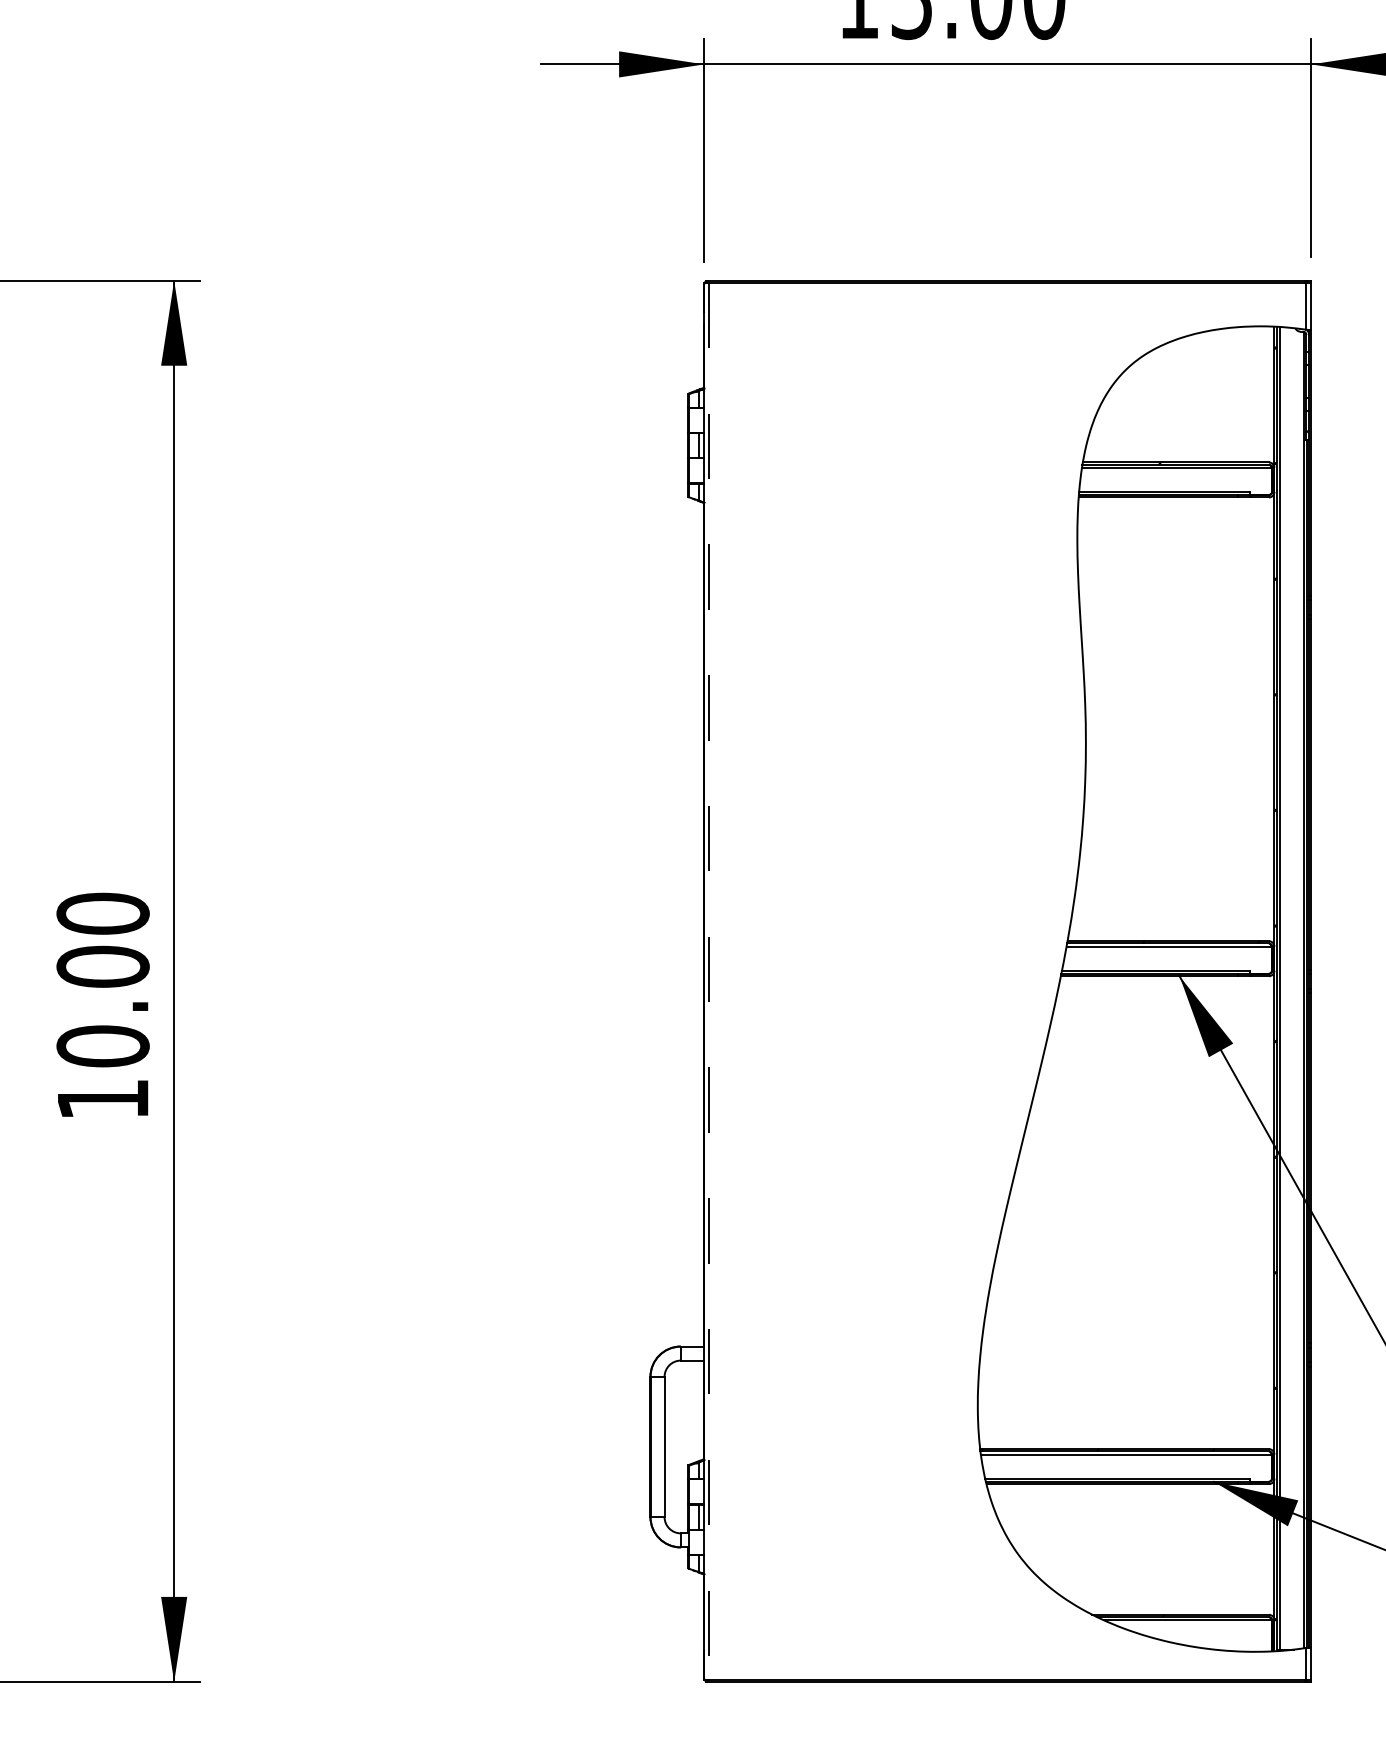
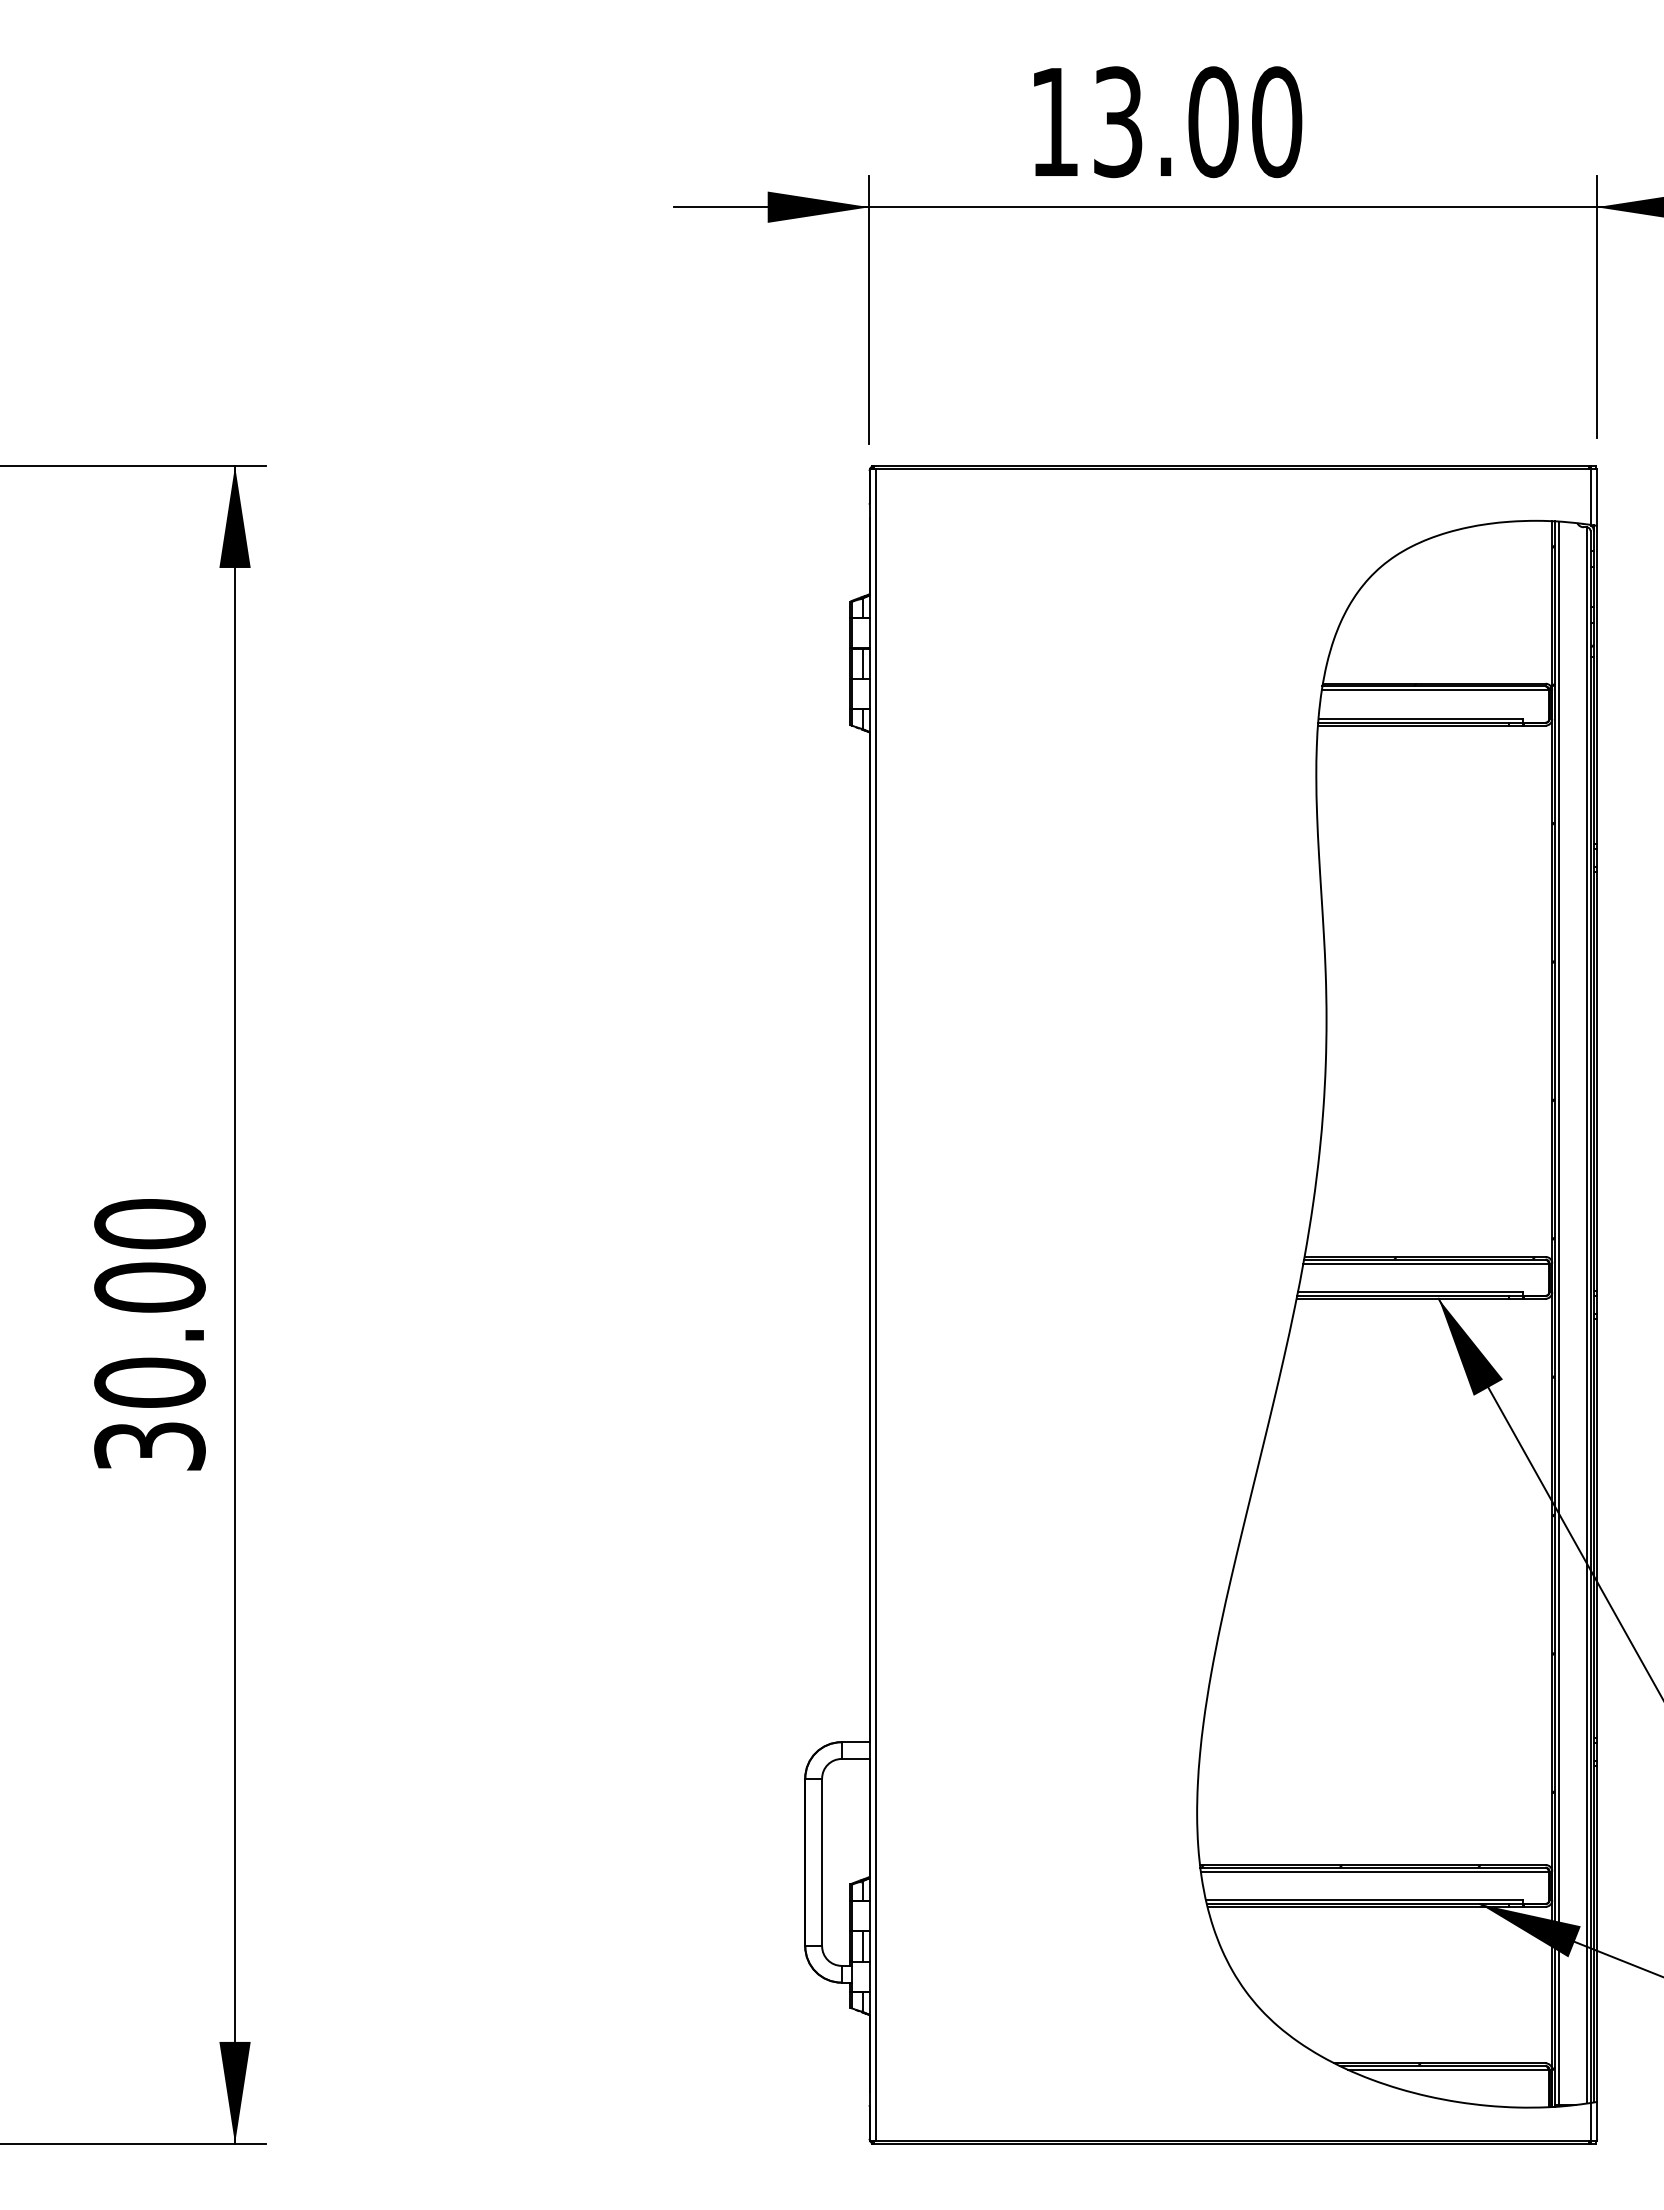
line: (709, 981) -> (875, 1305), dashed -> solid
text: (102, 1099) -> (149, 1446), 10.00 -> 30.00

